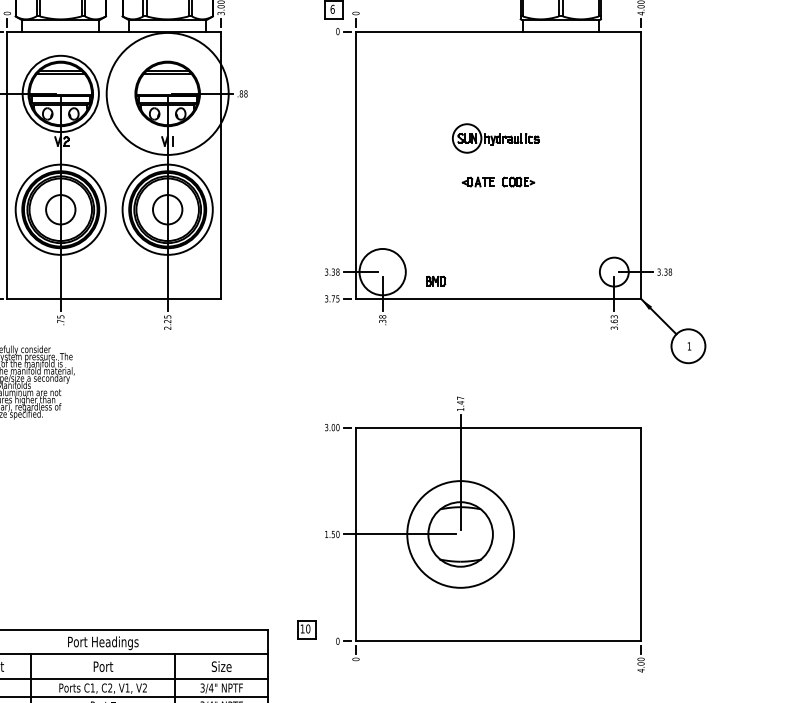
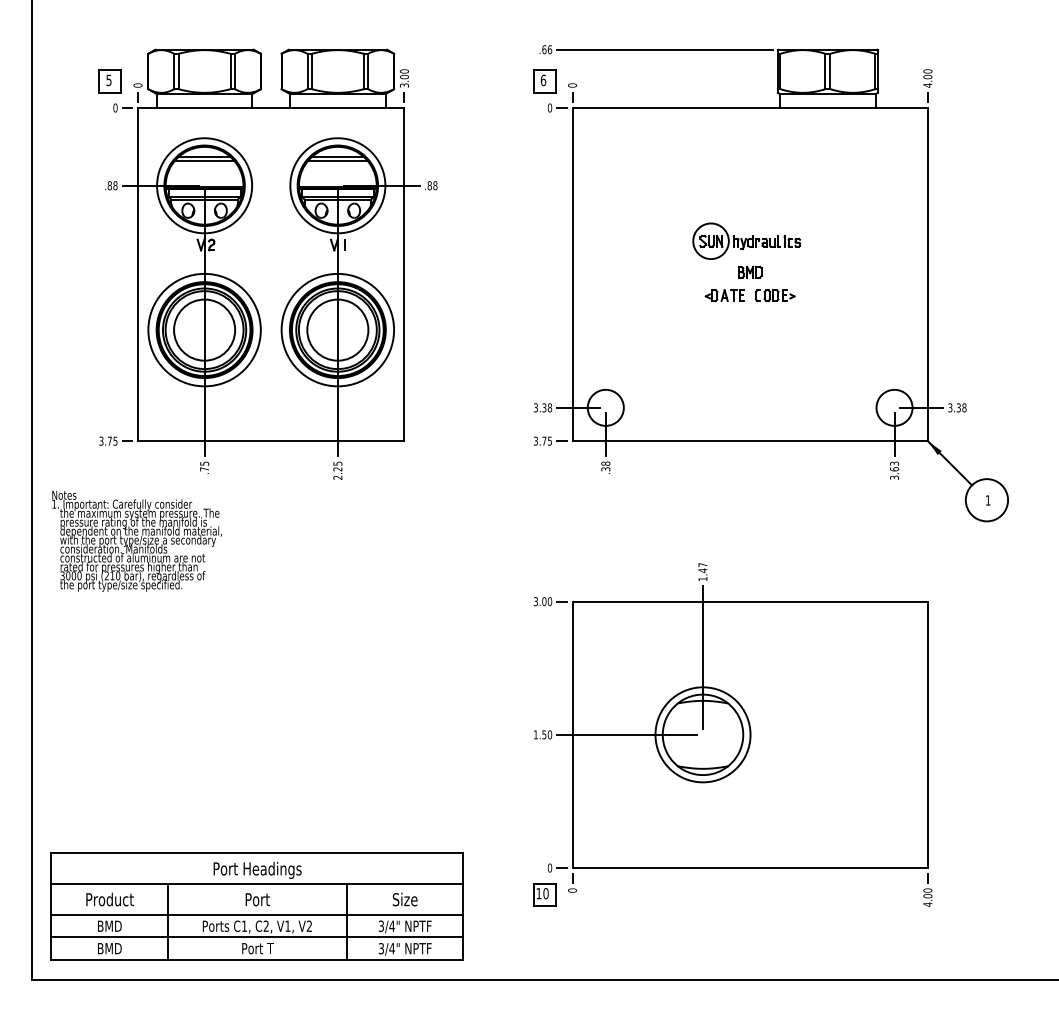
circle: (167, 93) -> (337, 185), size x0.62
circle: (60, 209) -> (204, 329), size x1.67
circle: (167, 209) -> (337, 329), size x1.67
circle: (382, 271) -> (605, 407), size x0.62
part: (436, 280) -> (750, 271), moved
circle: (460, 534) -> (702, 734), size x0.71
part: (307, 629) -> (544, 894), moved

